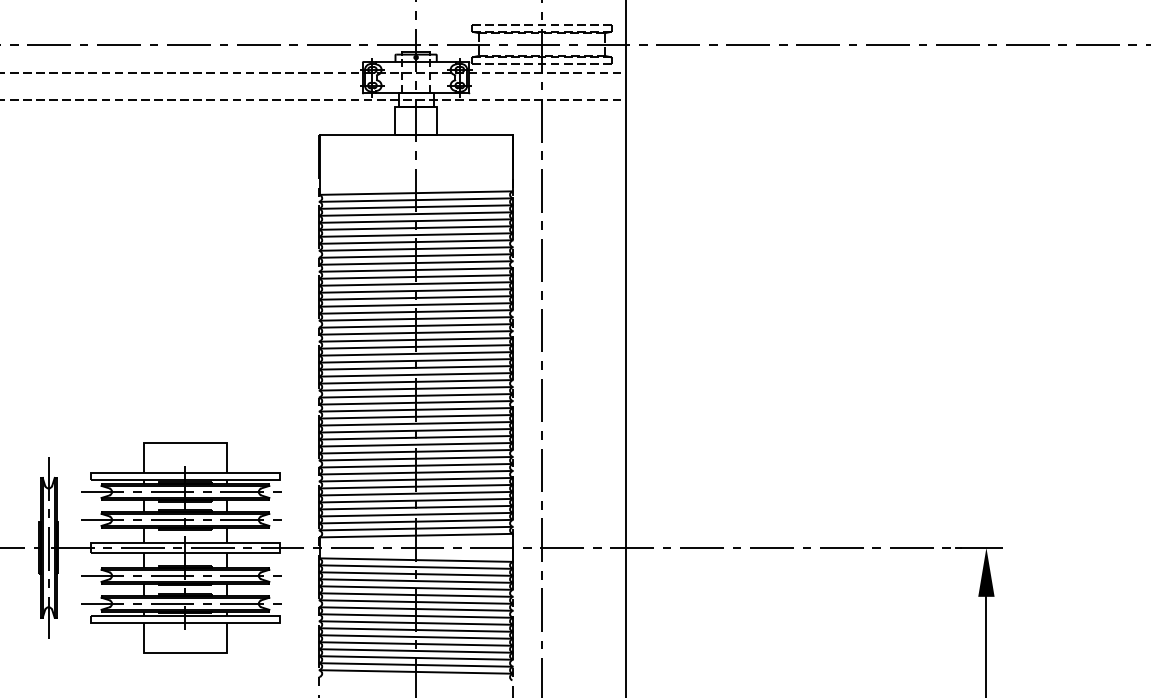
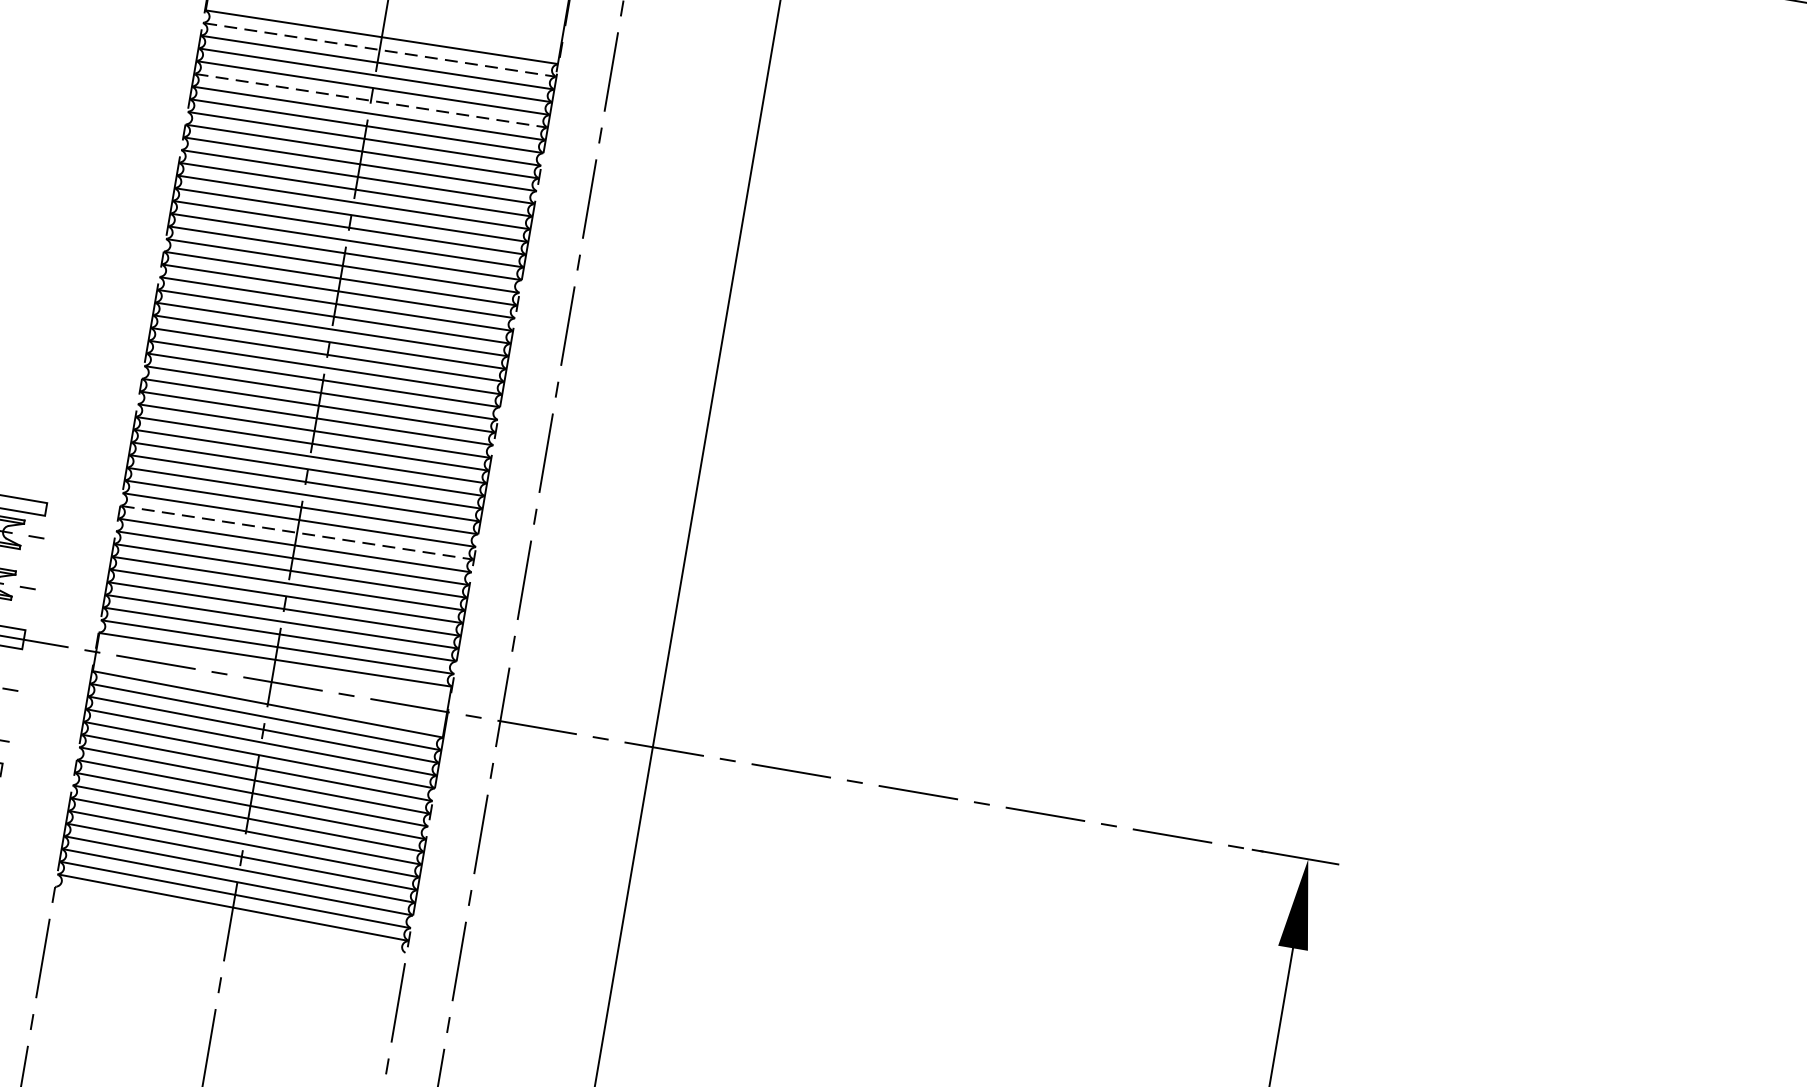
line: (416, 200) -> (380, 50), solid -> dashed
line: (416, 228) -> (371, 101), solid -> dashed
line: (416, 465) -> (297, 532), solid -> dashed

